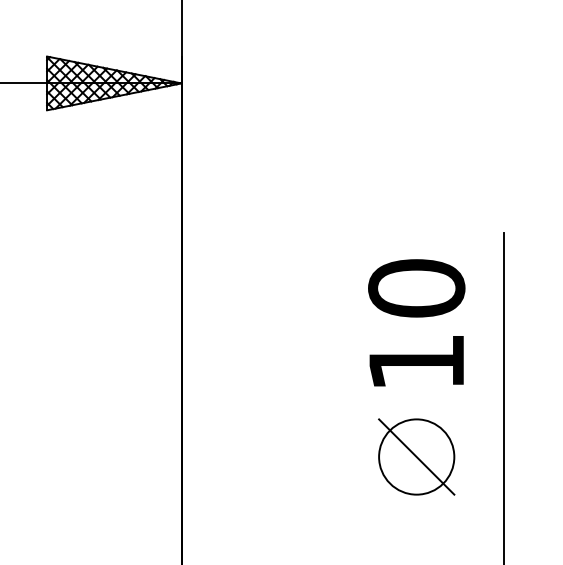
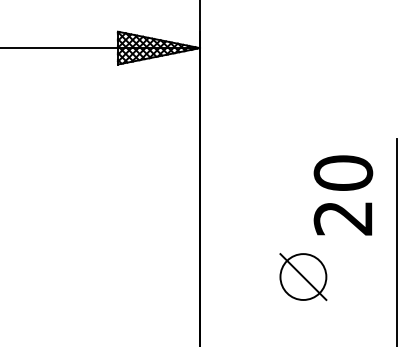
text: (415, 362) -> (342, 218), 10 -> 20
part: (416, 457) -> (303, 277), moved

